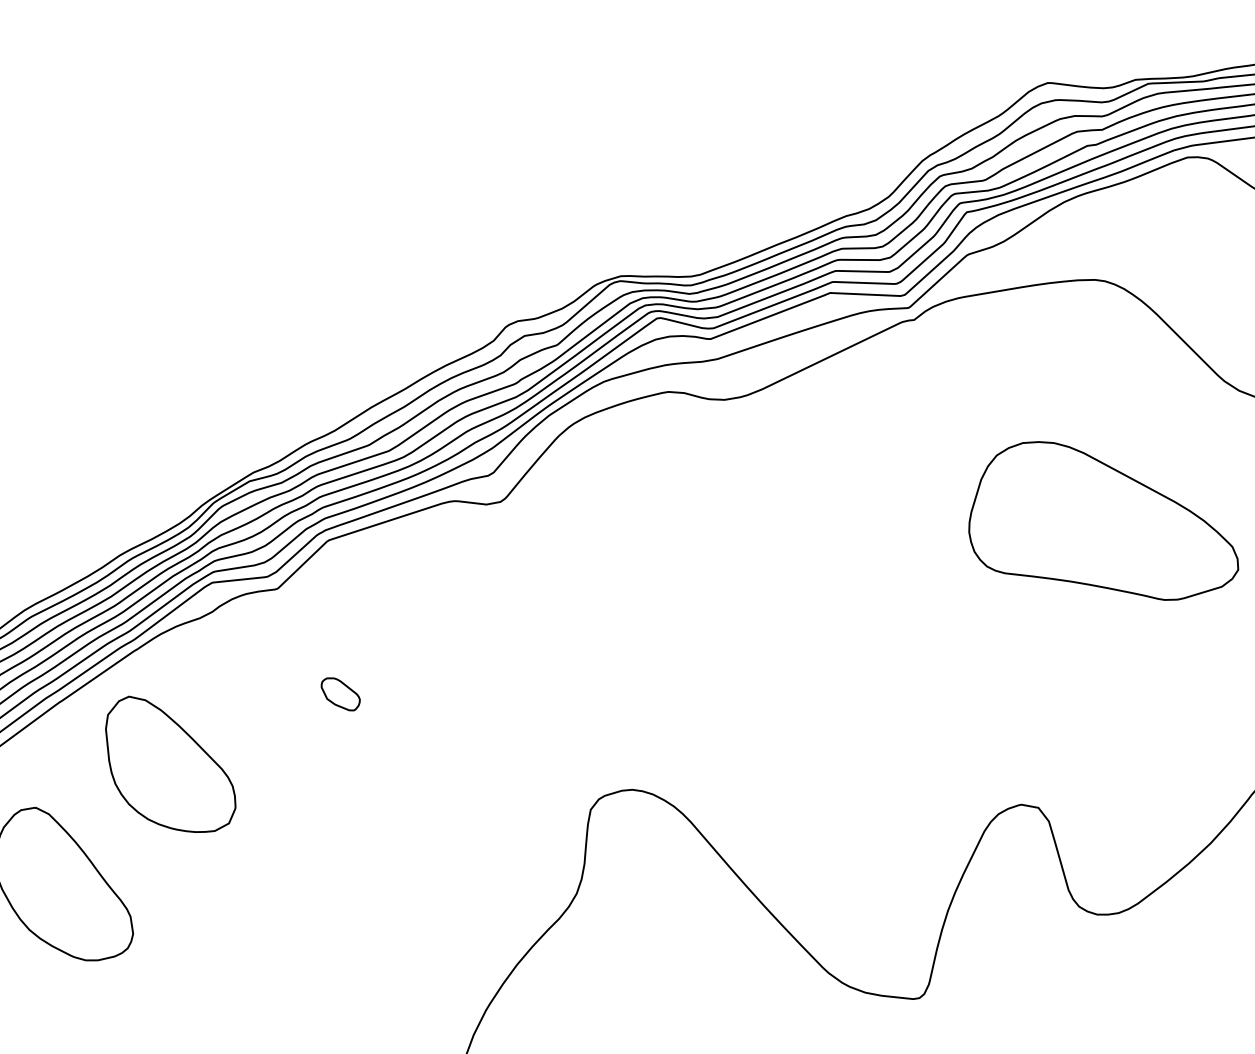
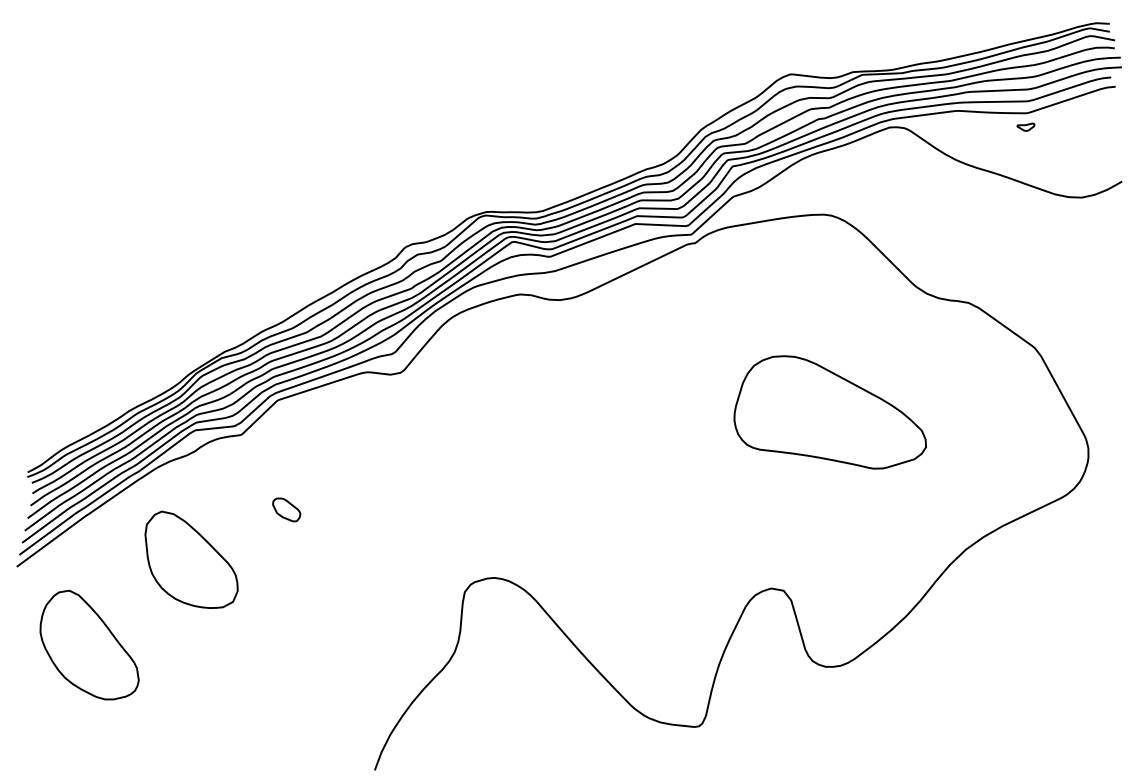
part: (1102, 521) -> (829, 412), moved
part: (170, 763) -> (191, 559), moved

